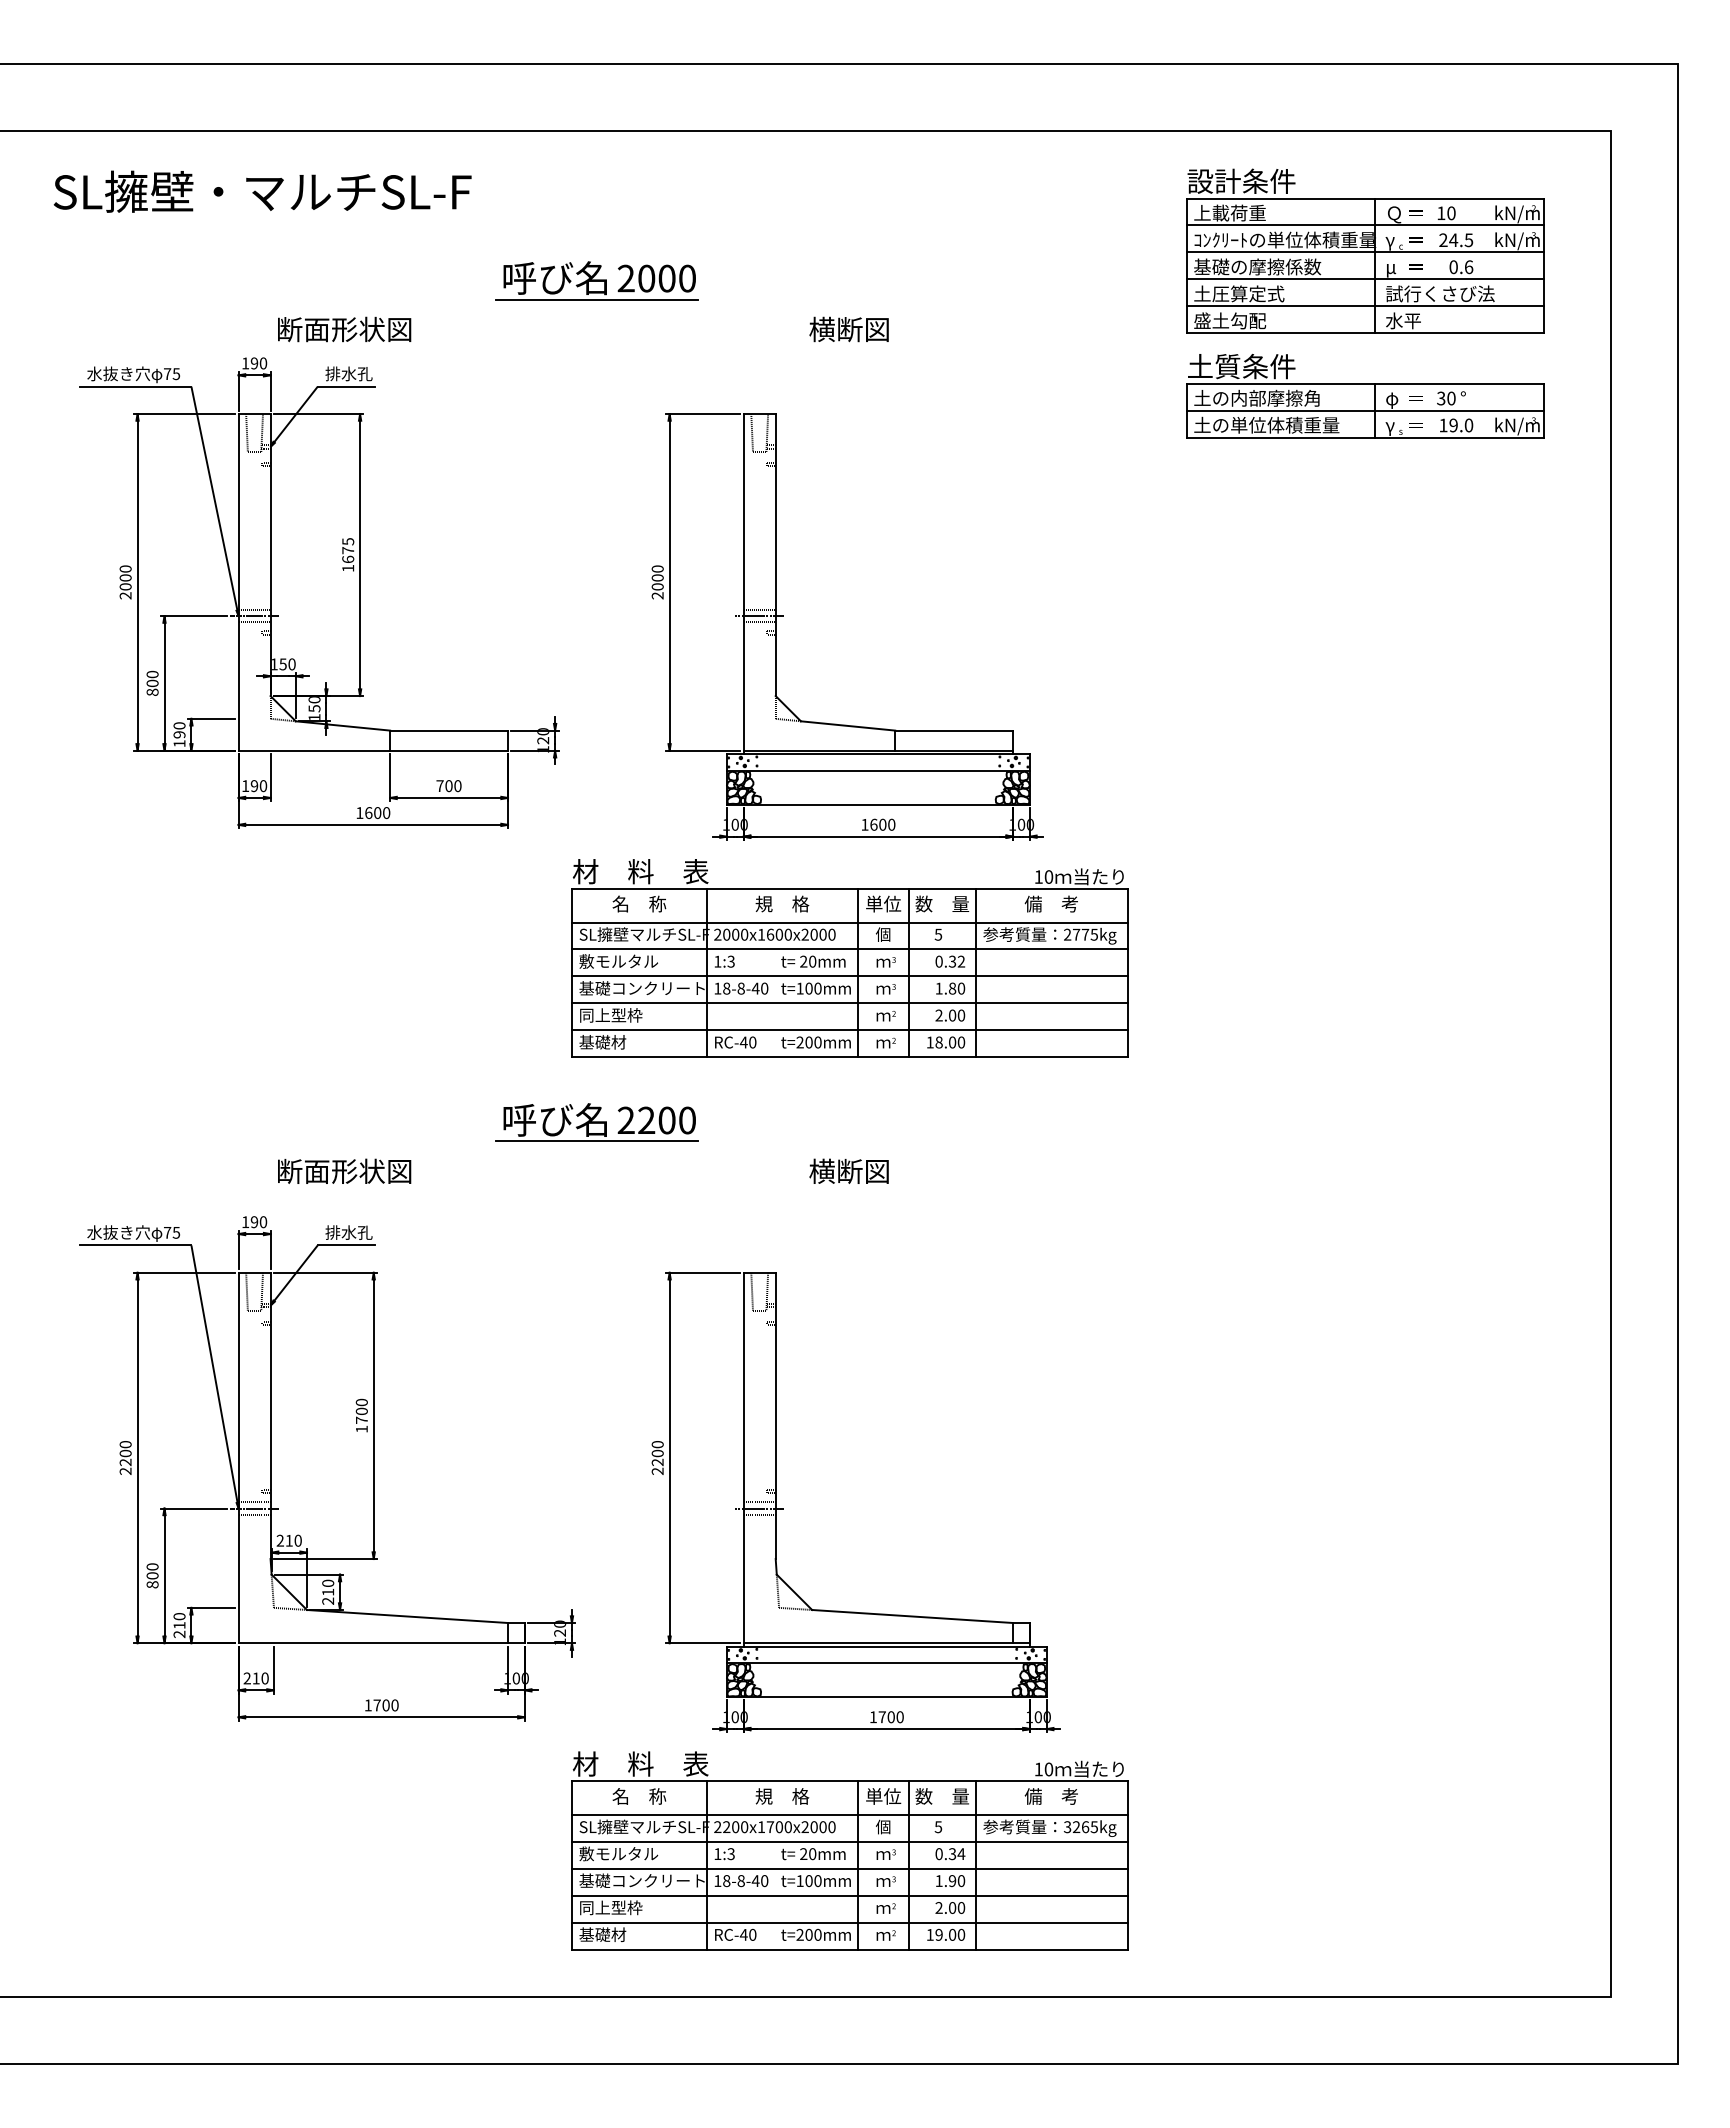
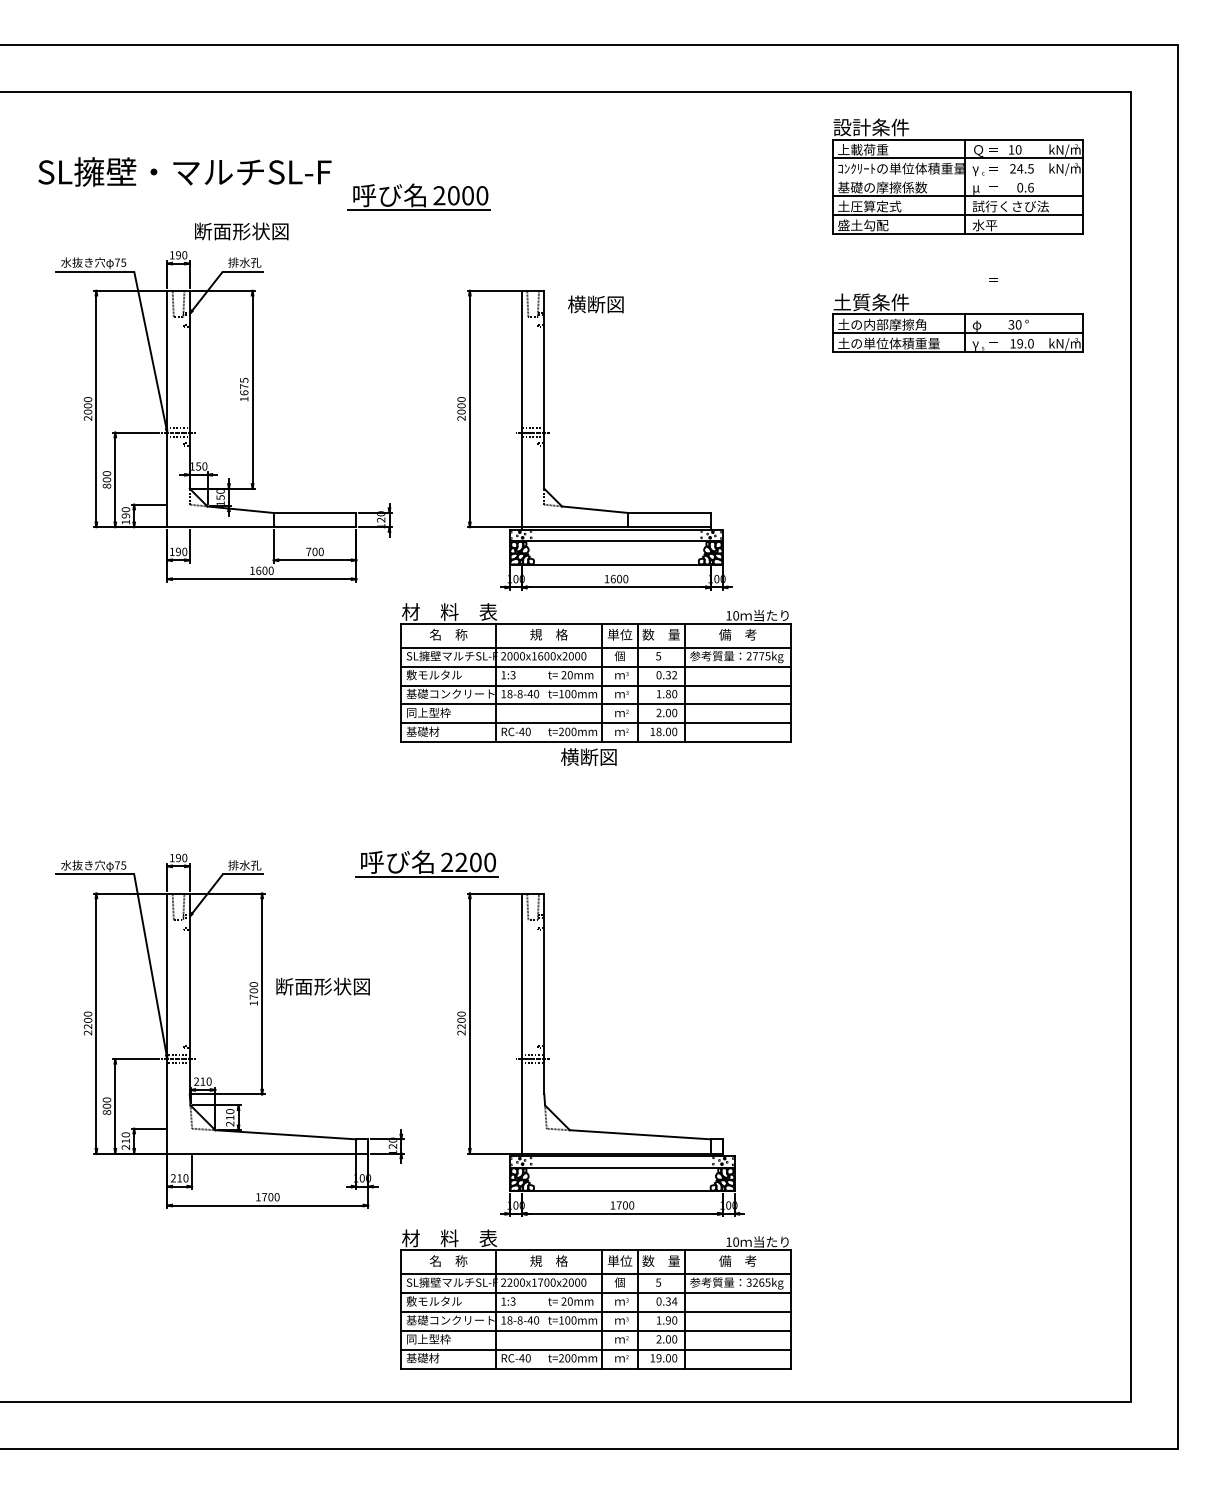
text: (262, 191) -> (184, 171), moved
line: (1364, 252) -> (957, 177), removed
text: (848, 329) -> (595, 304), moved
part: (1365, 396) -> (958, 323), moved
part: (596, 1122) -> (426, 863), moved
text: (344, 1170) -> (323, 985), moved
text: (848, 1170) -> (588, 756), moved

